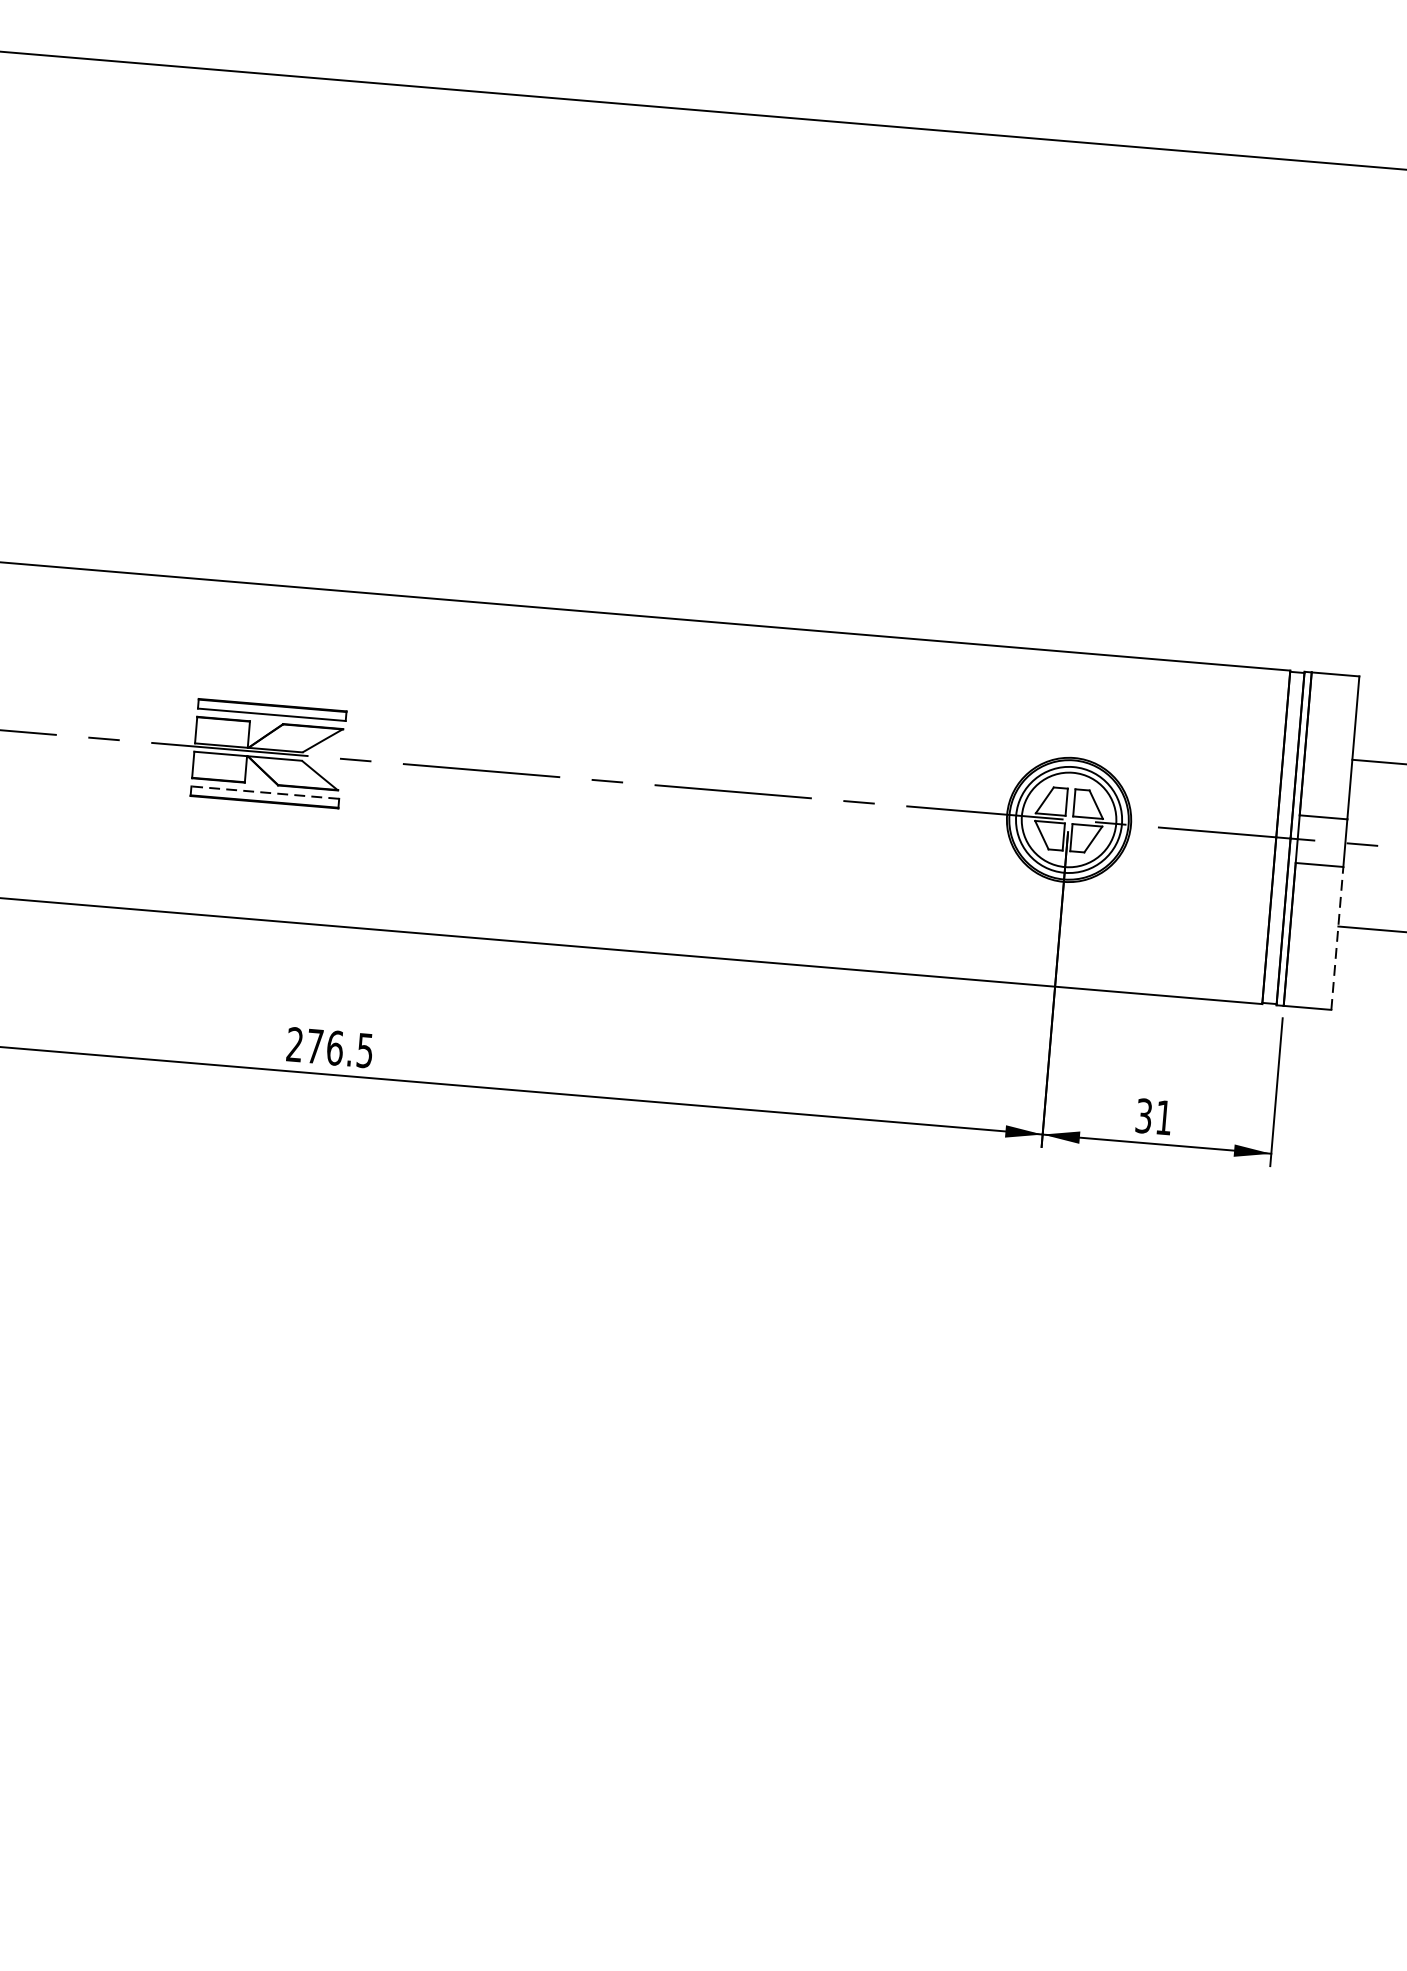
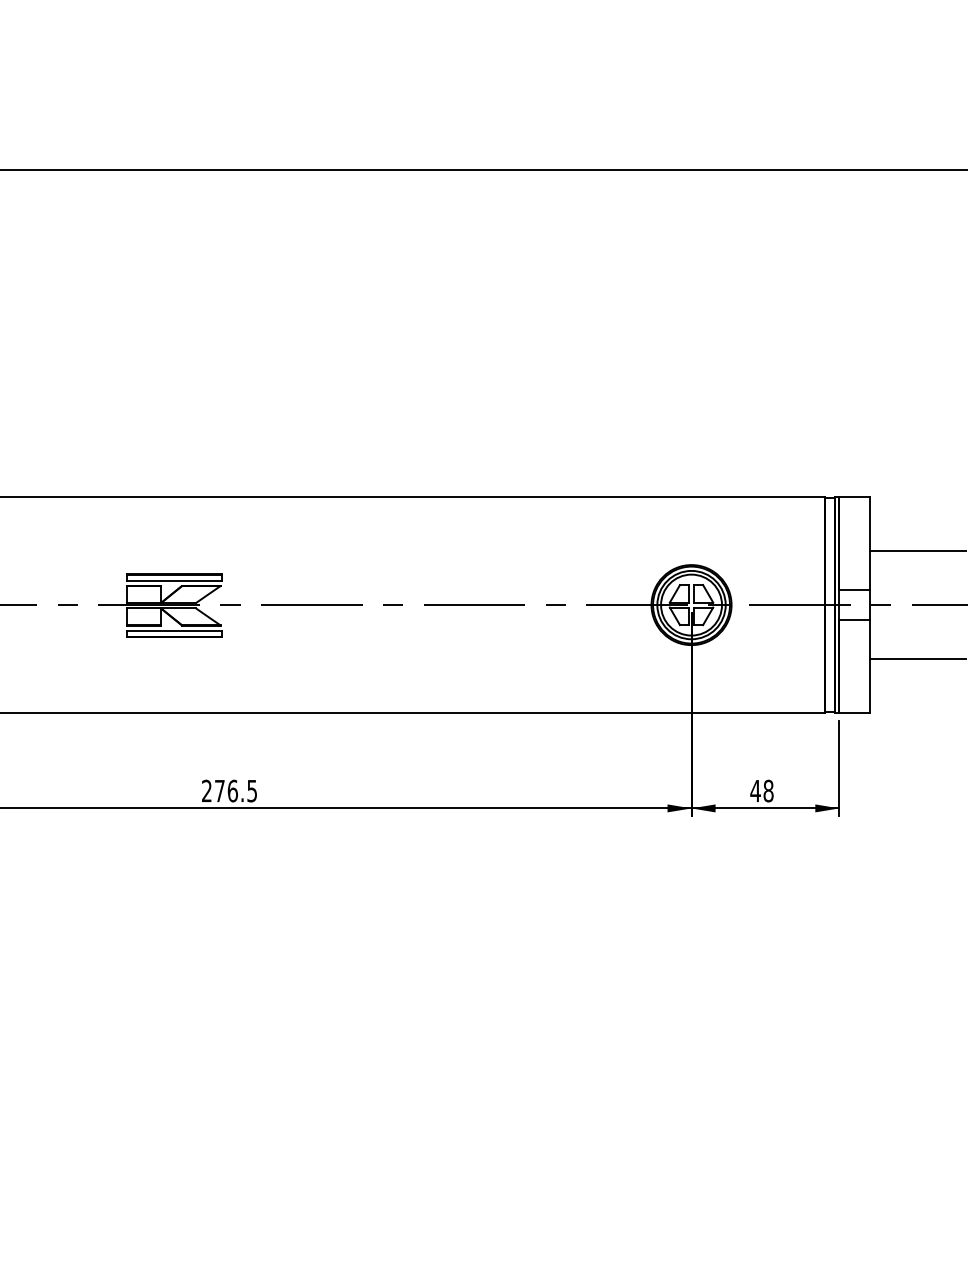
line: (265, 792) -> (174, 630), dashed -> solid
line: (1337, 938) -> (870, 666), dashed -> solid
text: (1153, 1115) -> (761, 790), 31 -> 48

